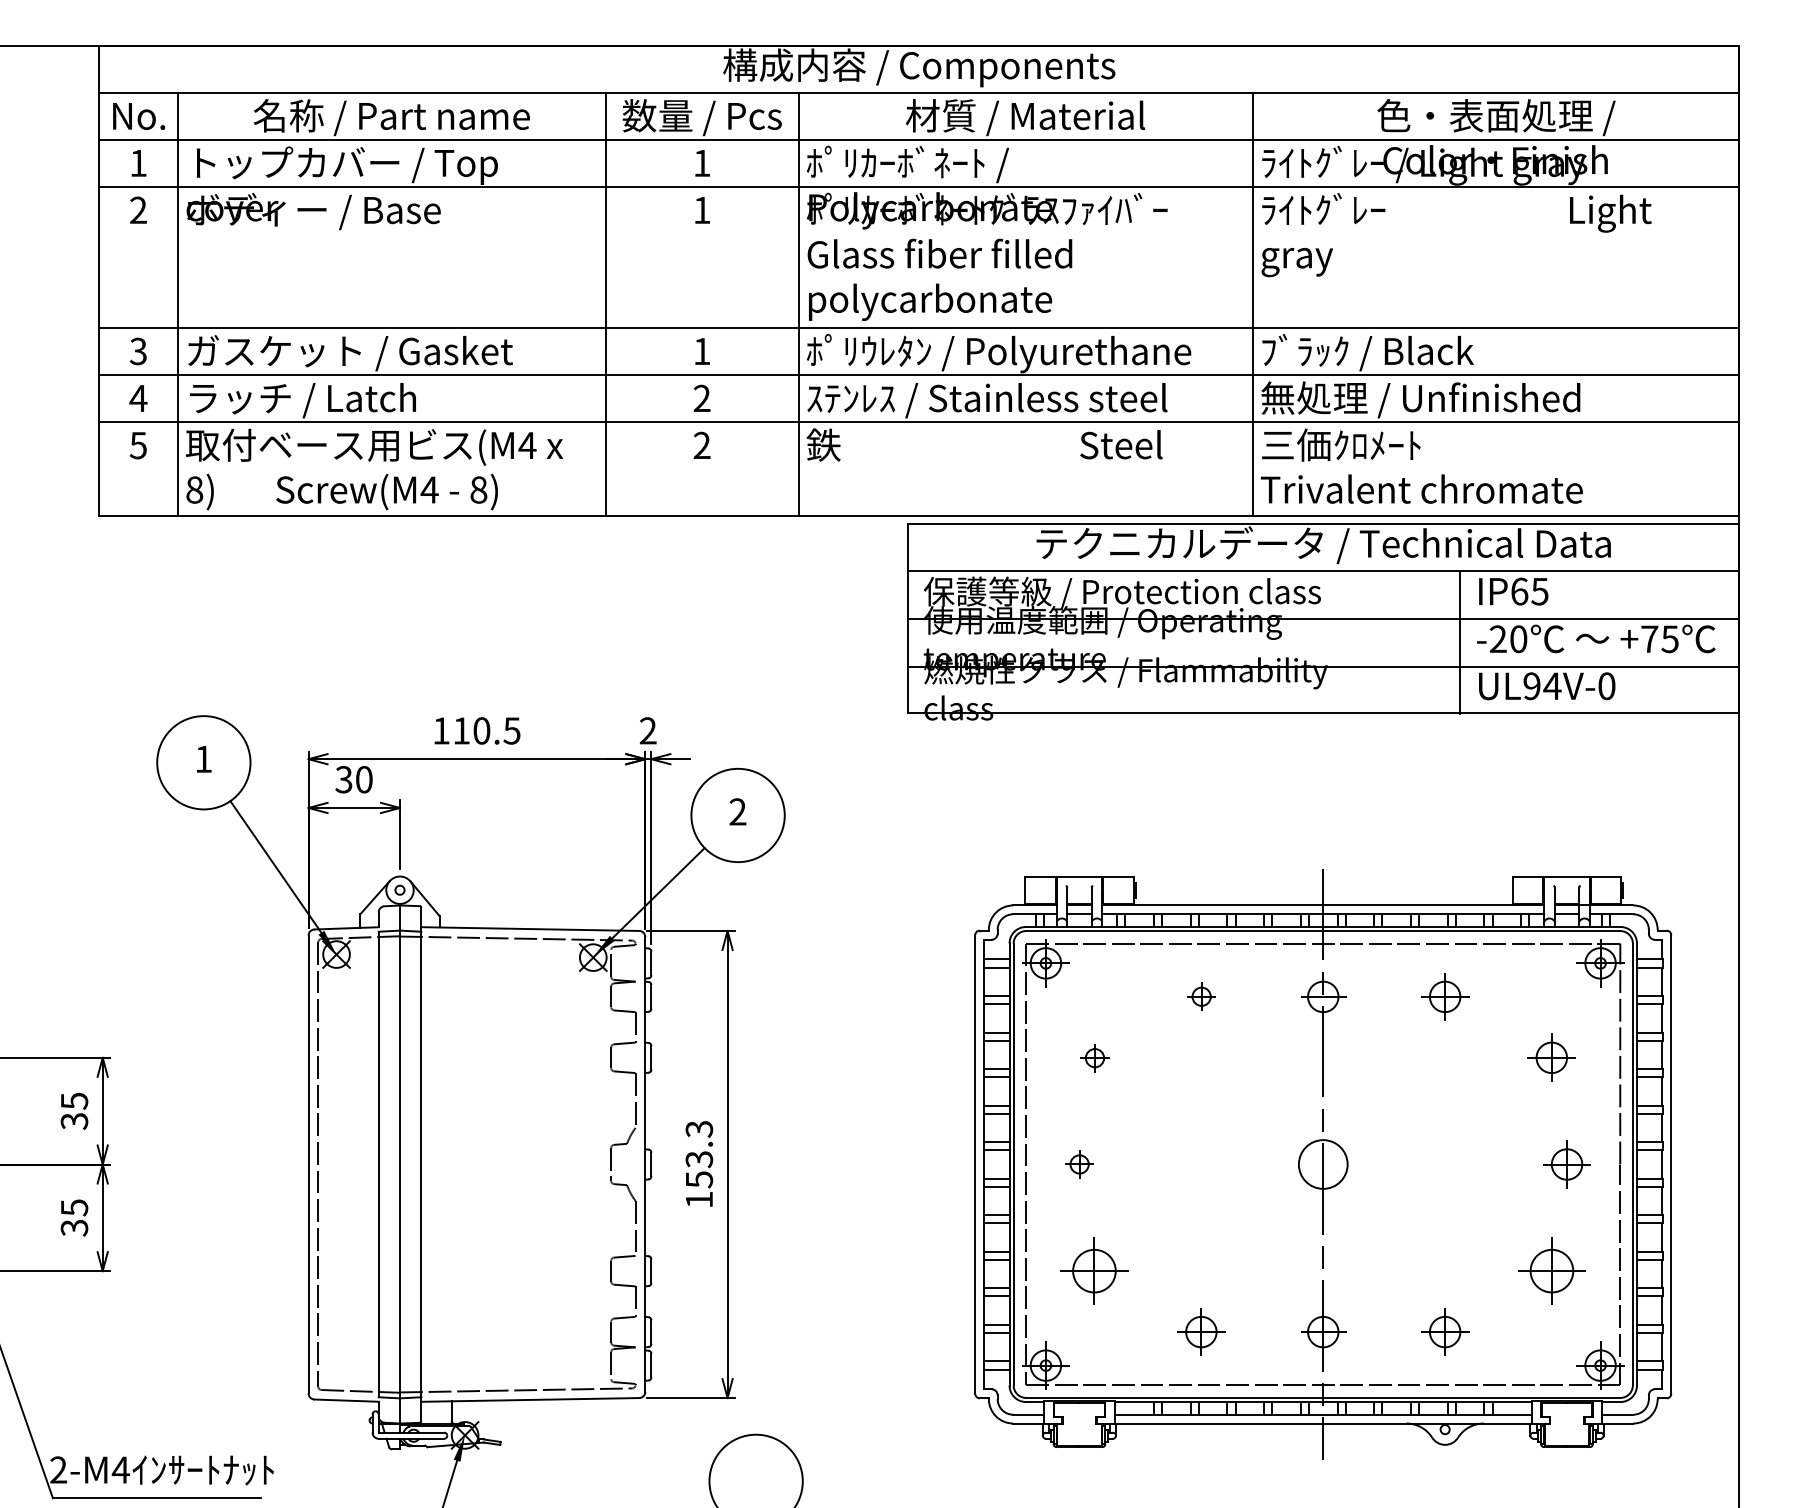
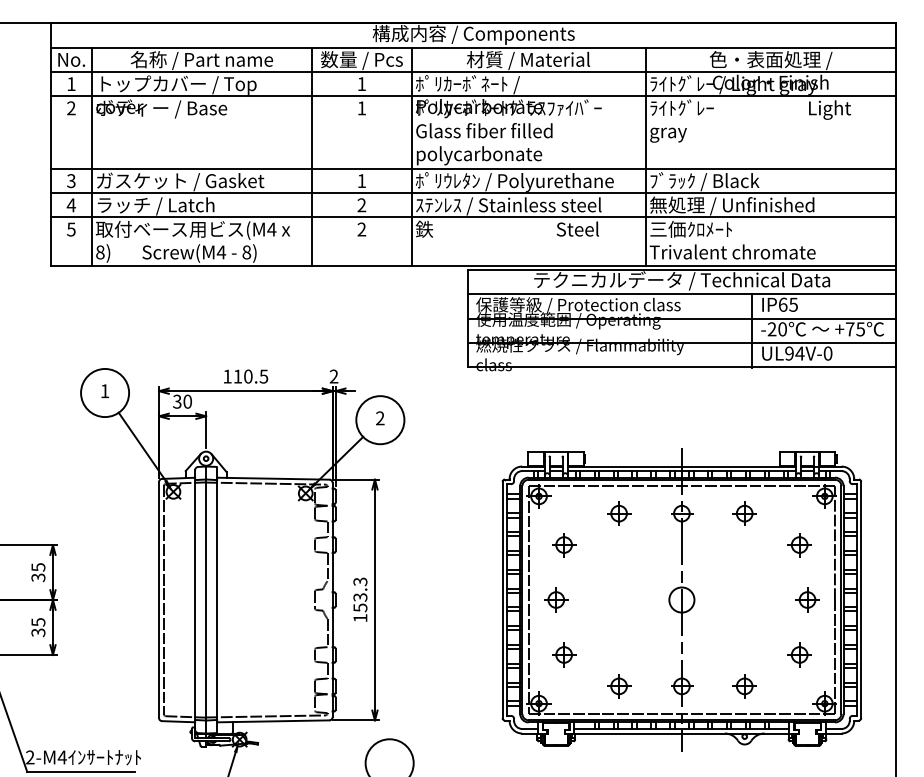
part: (1202, 996) -> (619, 513), size x1.67
part: (1095, 1058) -> (564, 545), size x1.67
part: (1079, 1163) -> (556, 599), size x1.67
part: (1095, 1270) -> (564, 654), size x0.71
part: (1551, 1270) -> (799, 654), size x0.71

